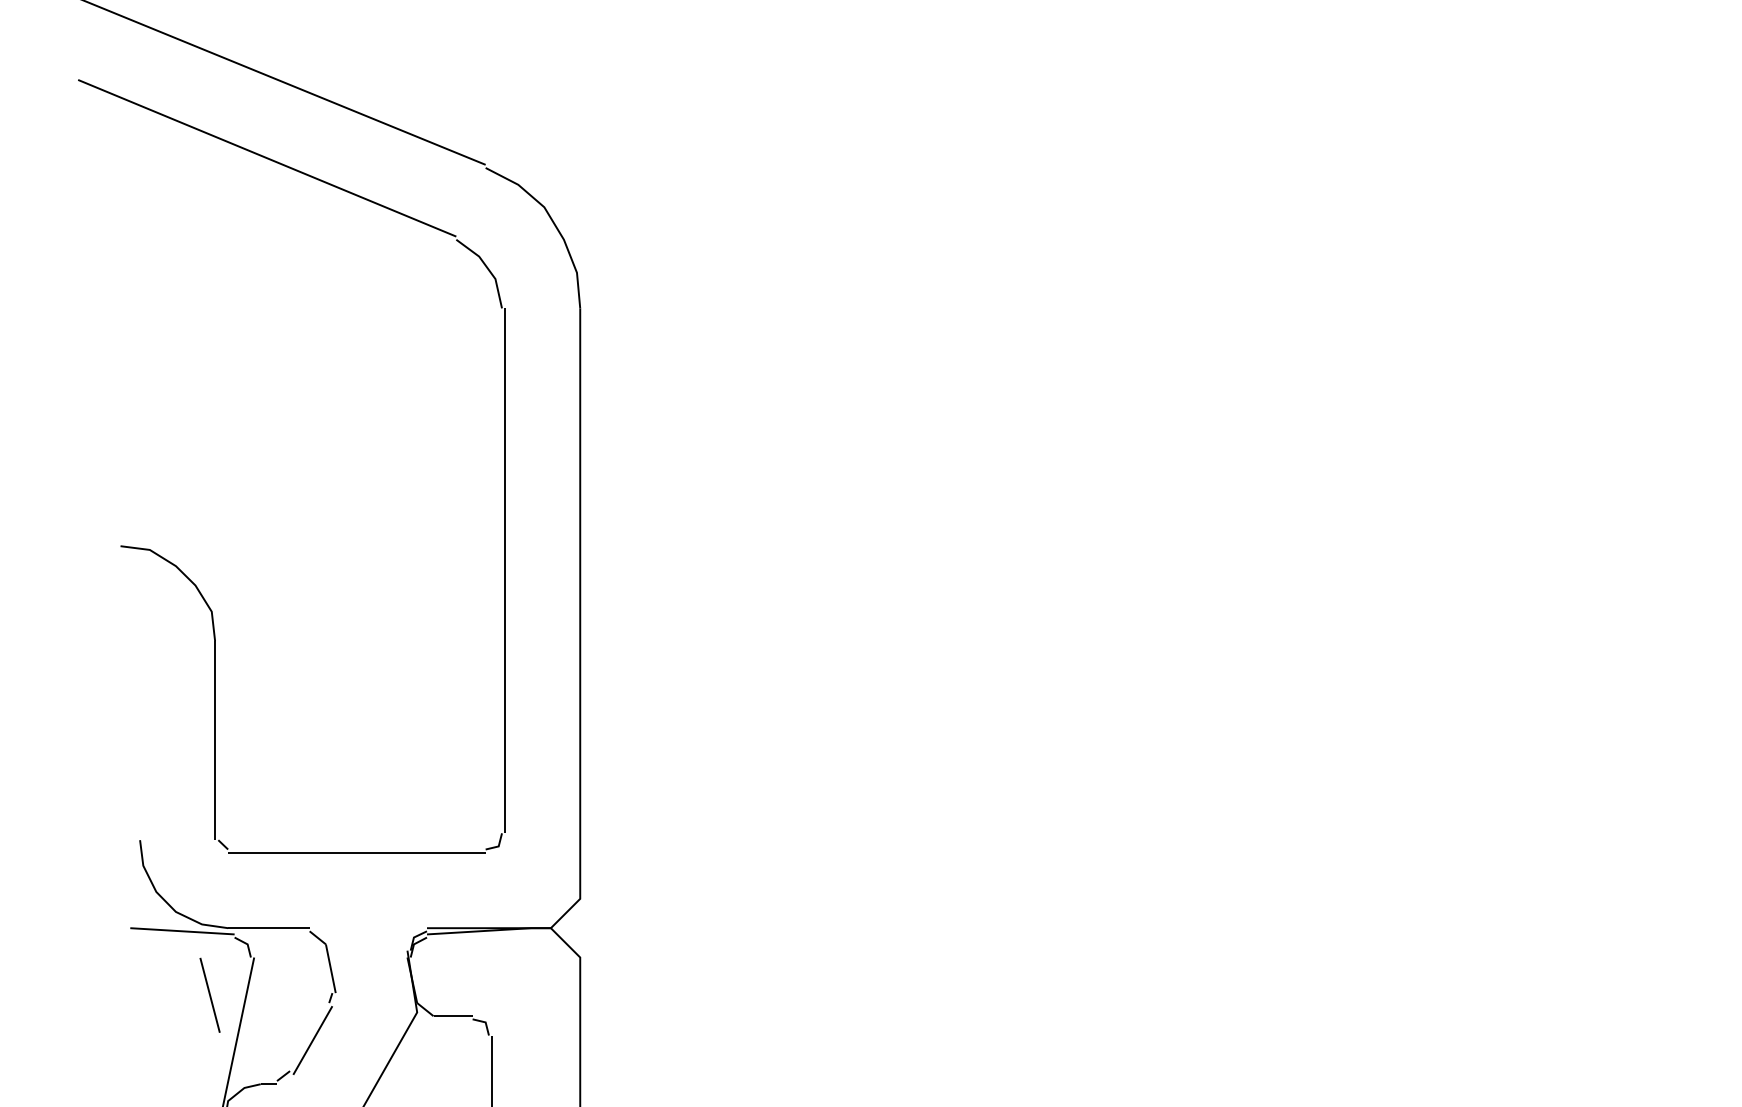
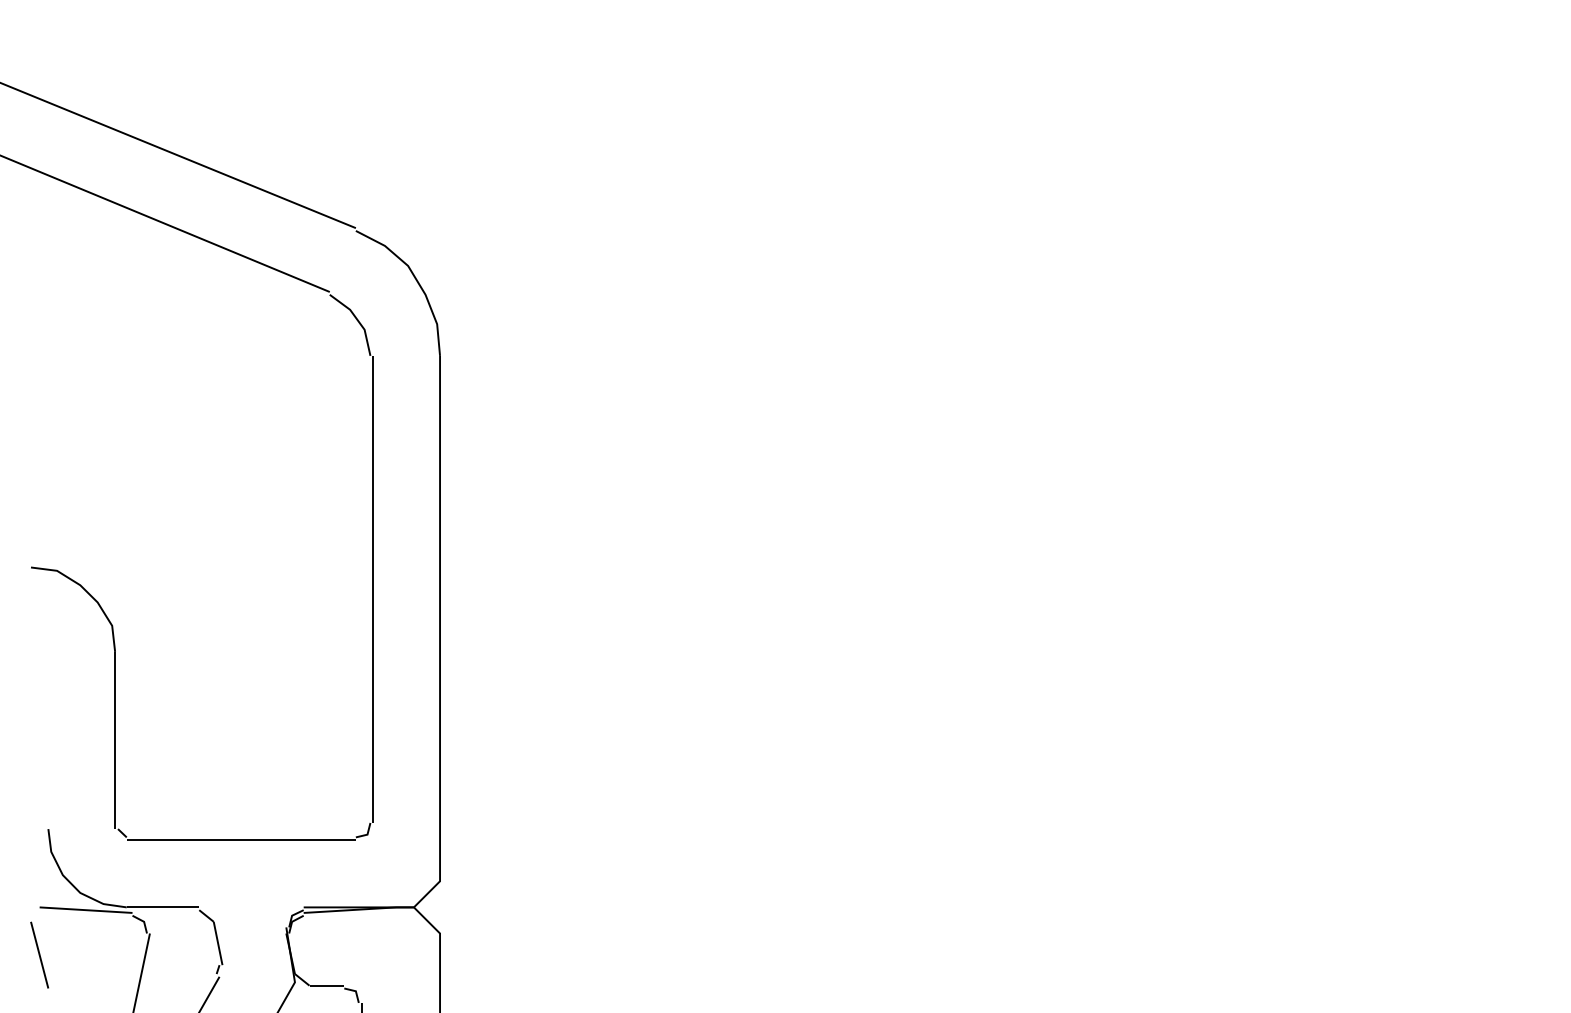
line: (209, 994) -> (39, 954), moved

